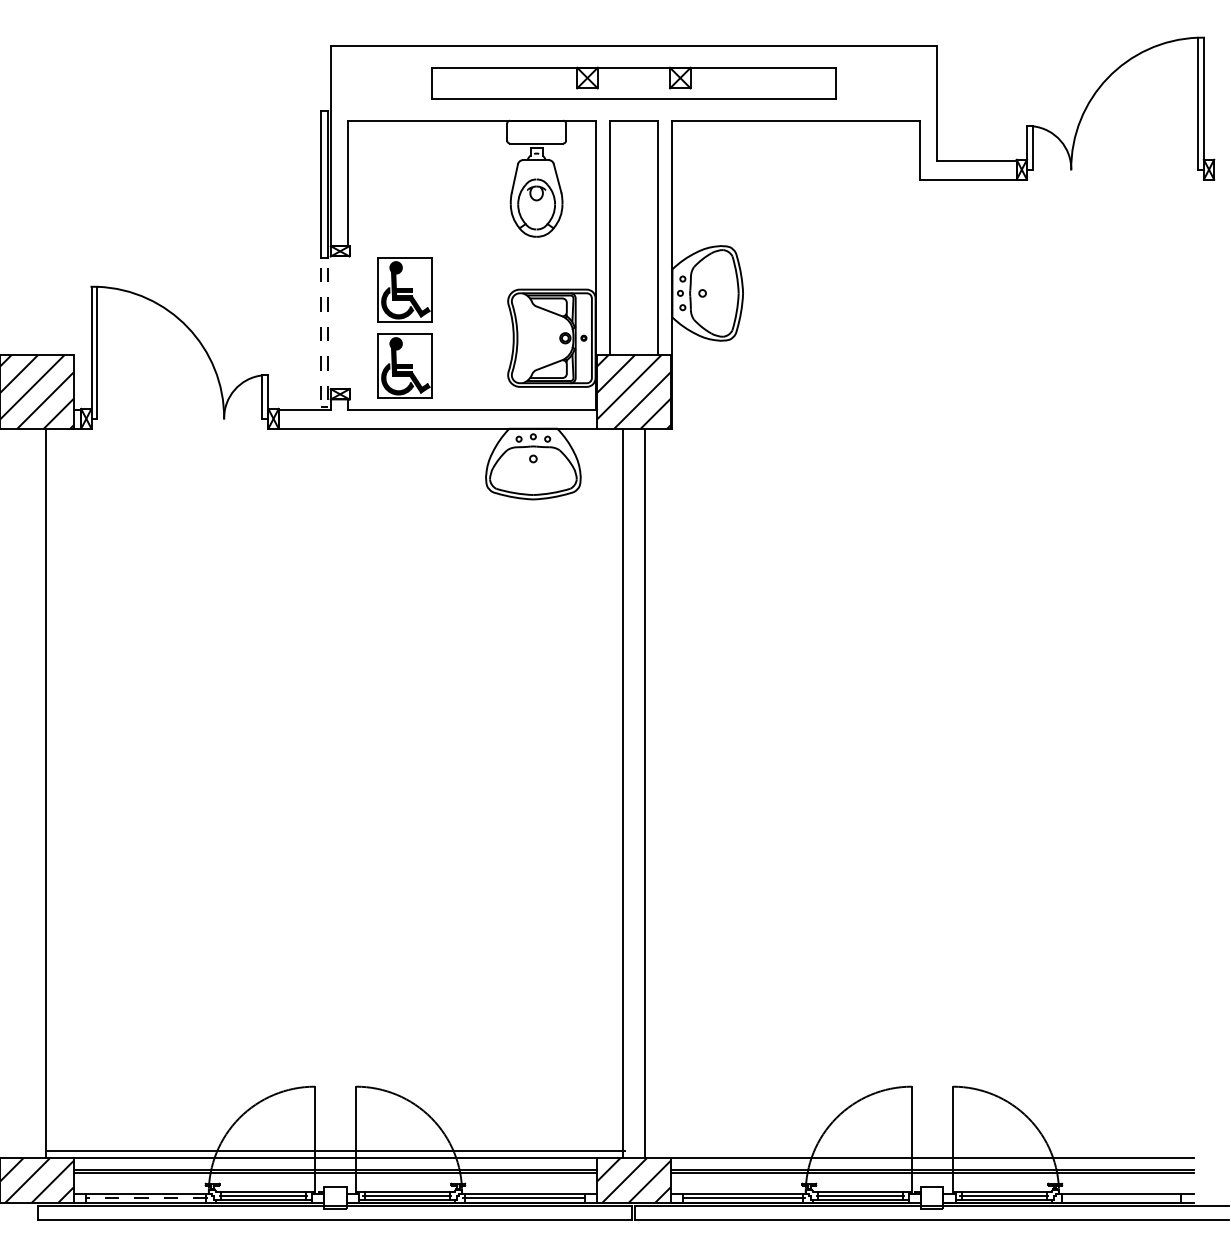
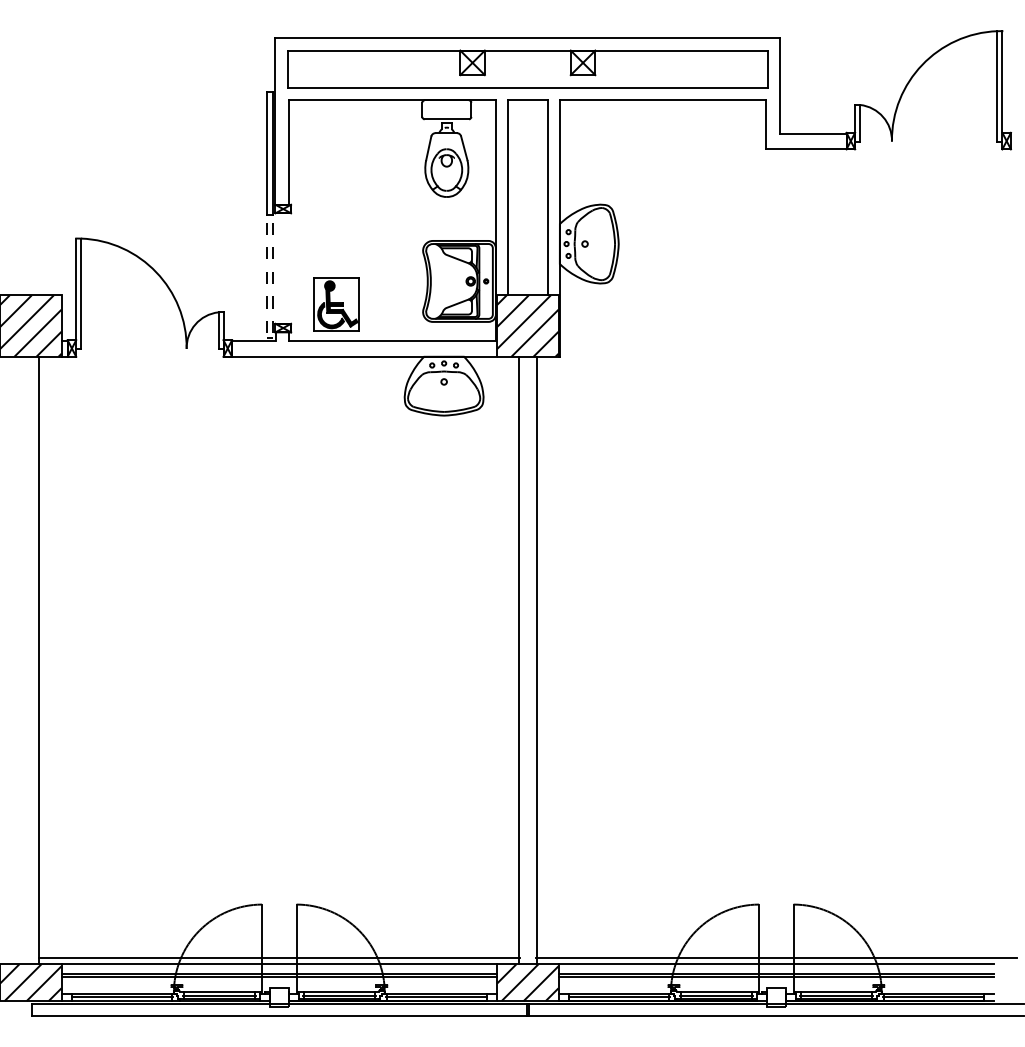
part: (633, 83) -> (527, 69), size x1.43
part: (404, 289) -> (336, 240), removed
line: (932, 1150) -> (776, 957), added
line: (147, 1198) -> (122, 997), dashed -> solid
line: (1120, 1198) -> (932, 997), added

